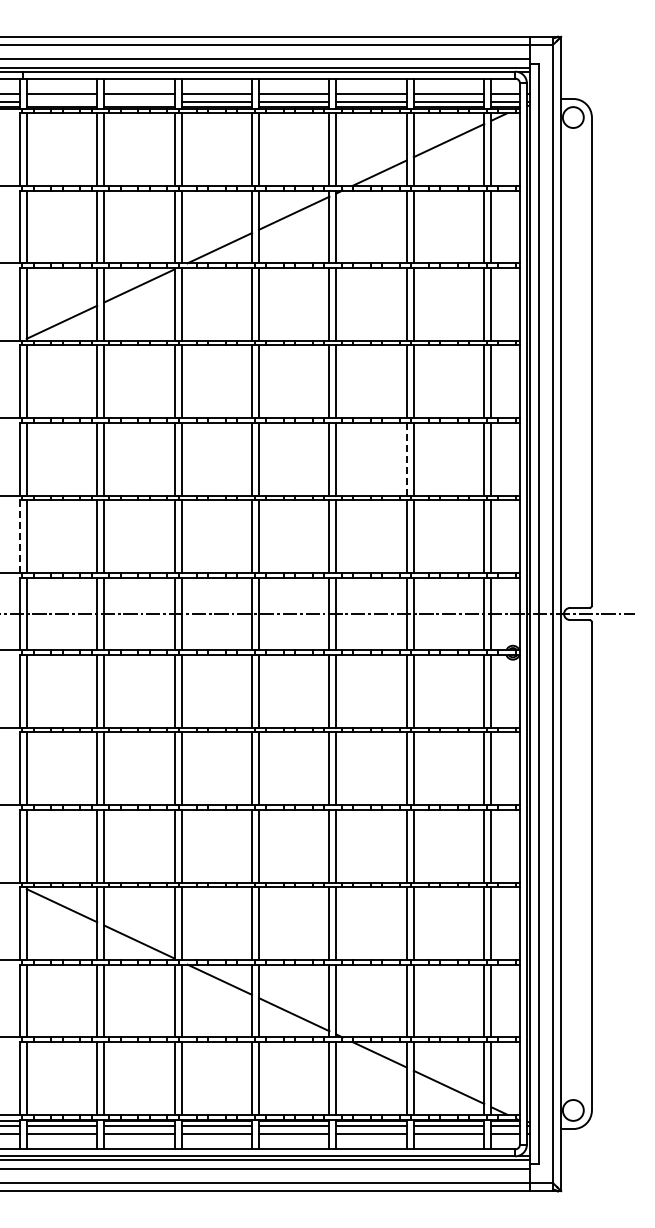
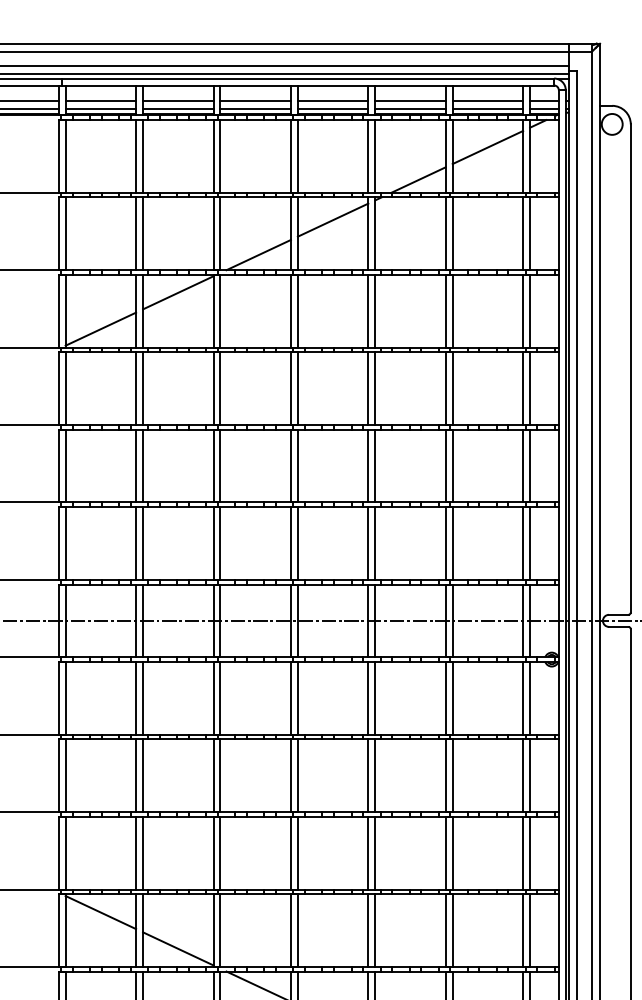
line: (61, 102) -> (100, 109), added
line: (139, 102) -> (178, 109), added
line: (406, 458) -> (445, 465), dashed -> solid
line: (19, 536) -> (58, 543), dashed -> solid

